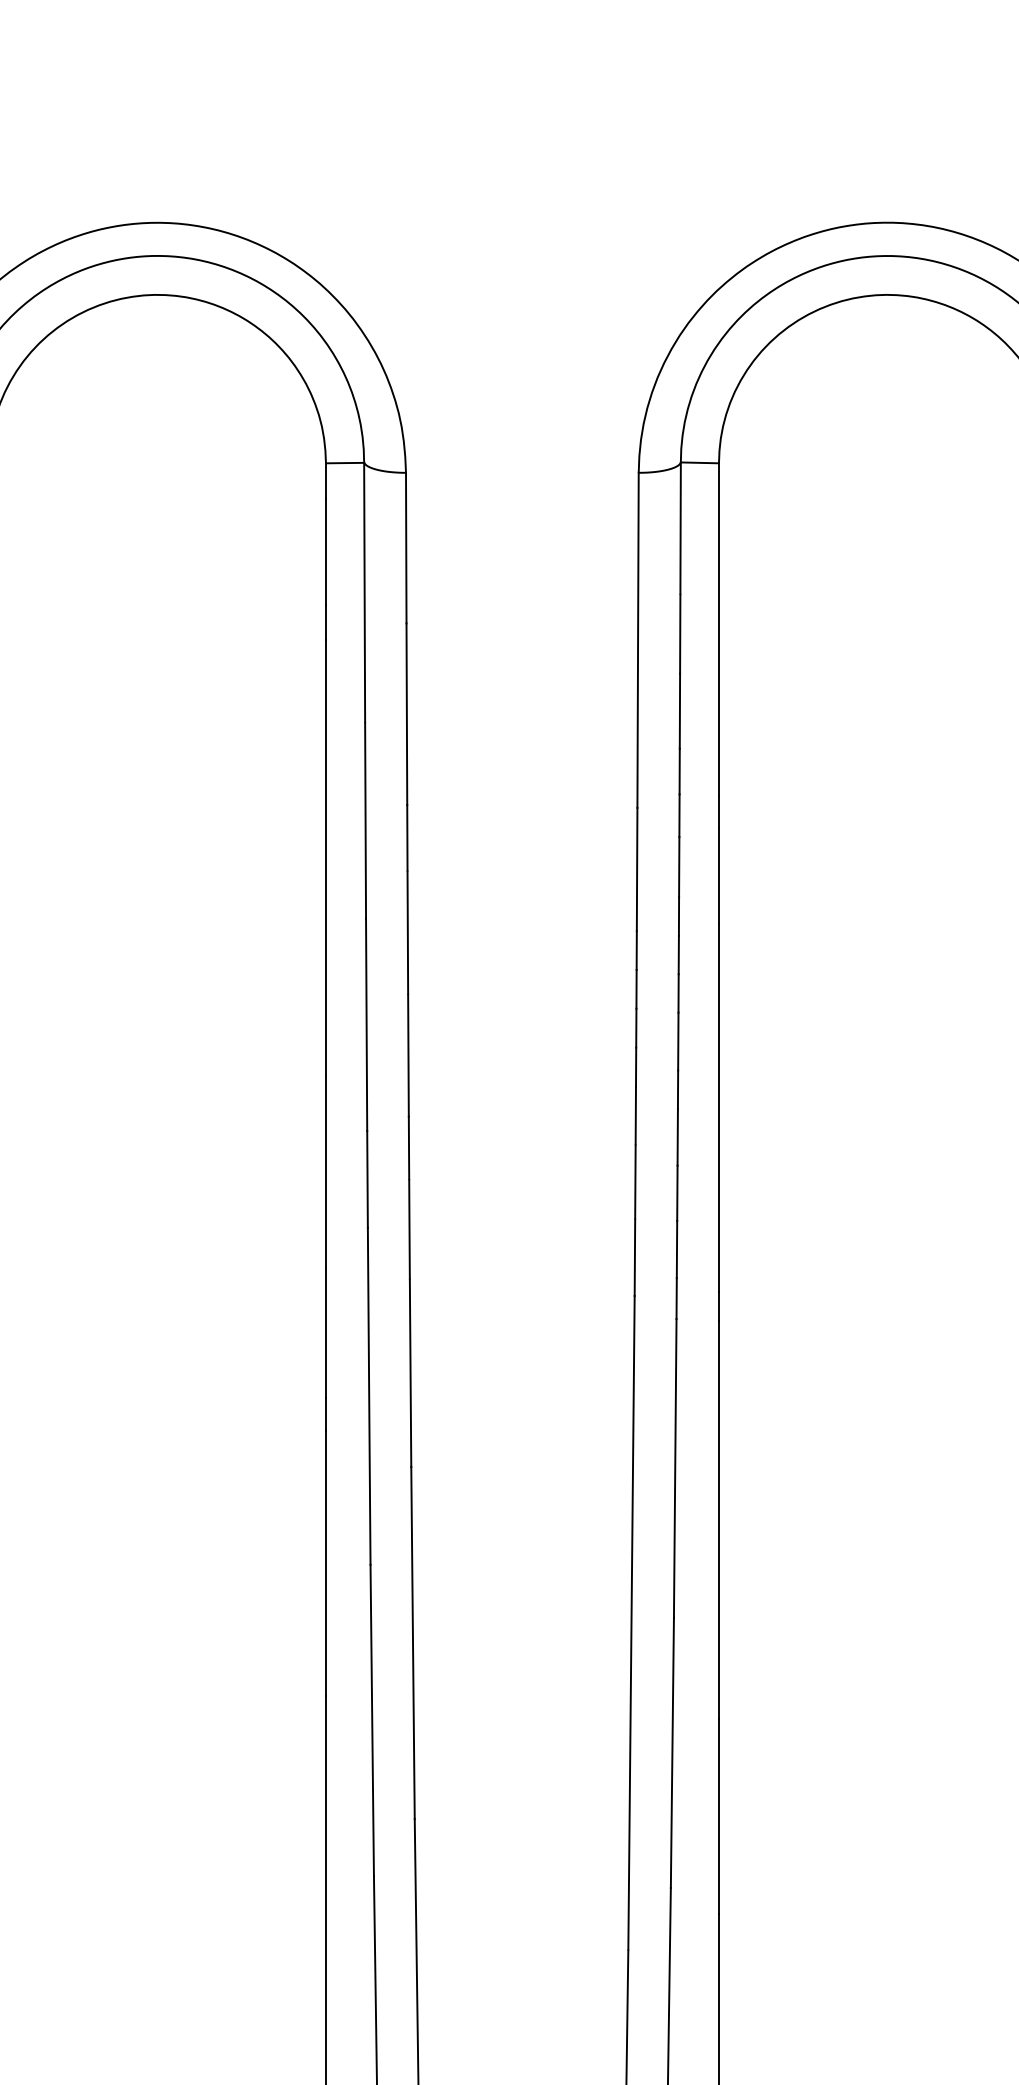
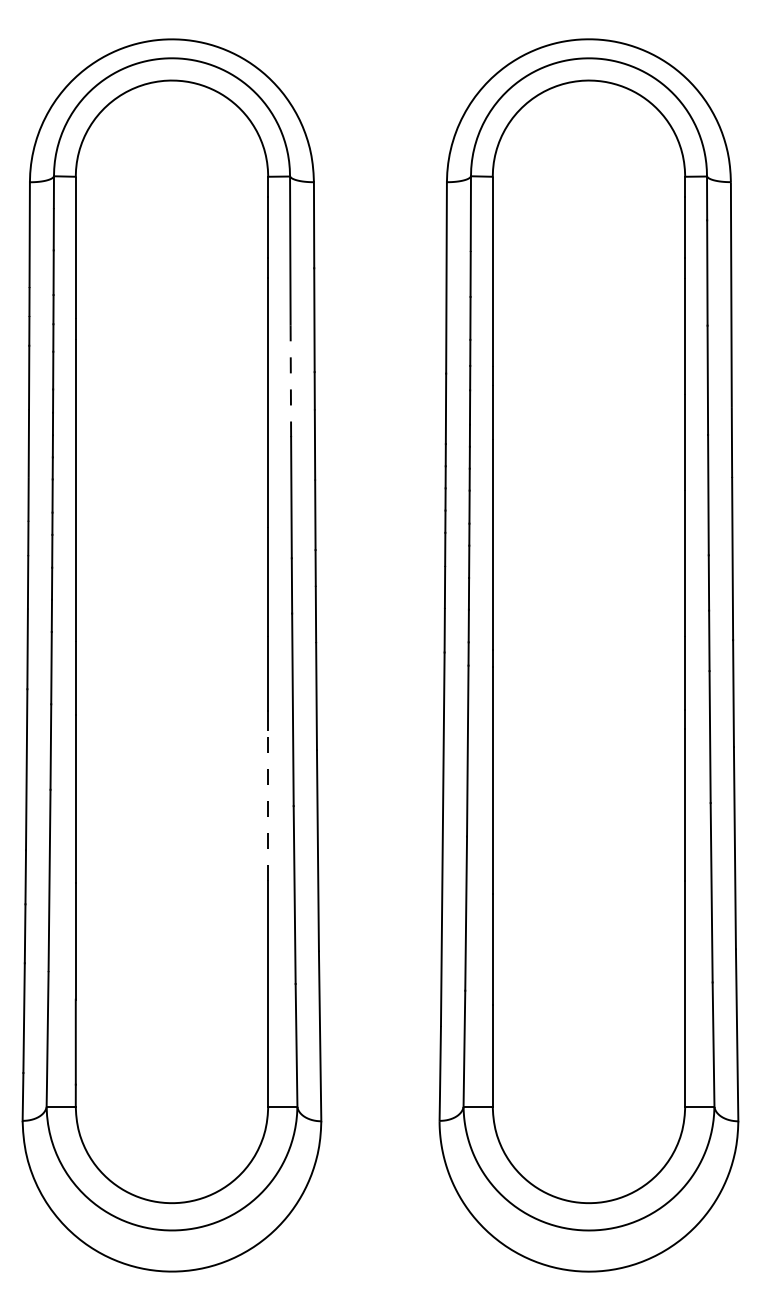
line: (364, 821) -> (290, 381), solid -> dashed
line: (326, 1563) -> (268, 805), solid -> dashed

